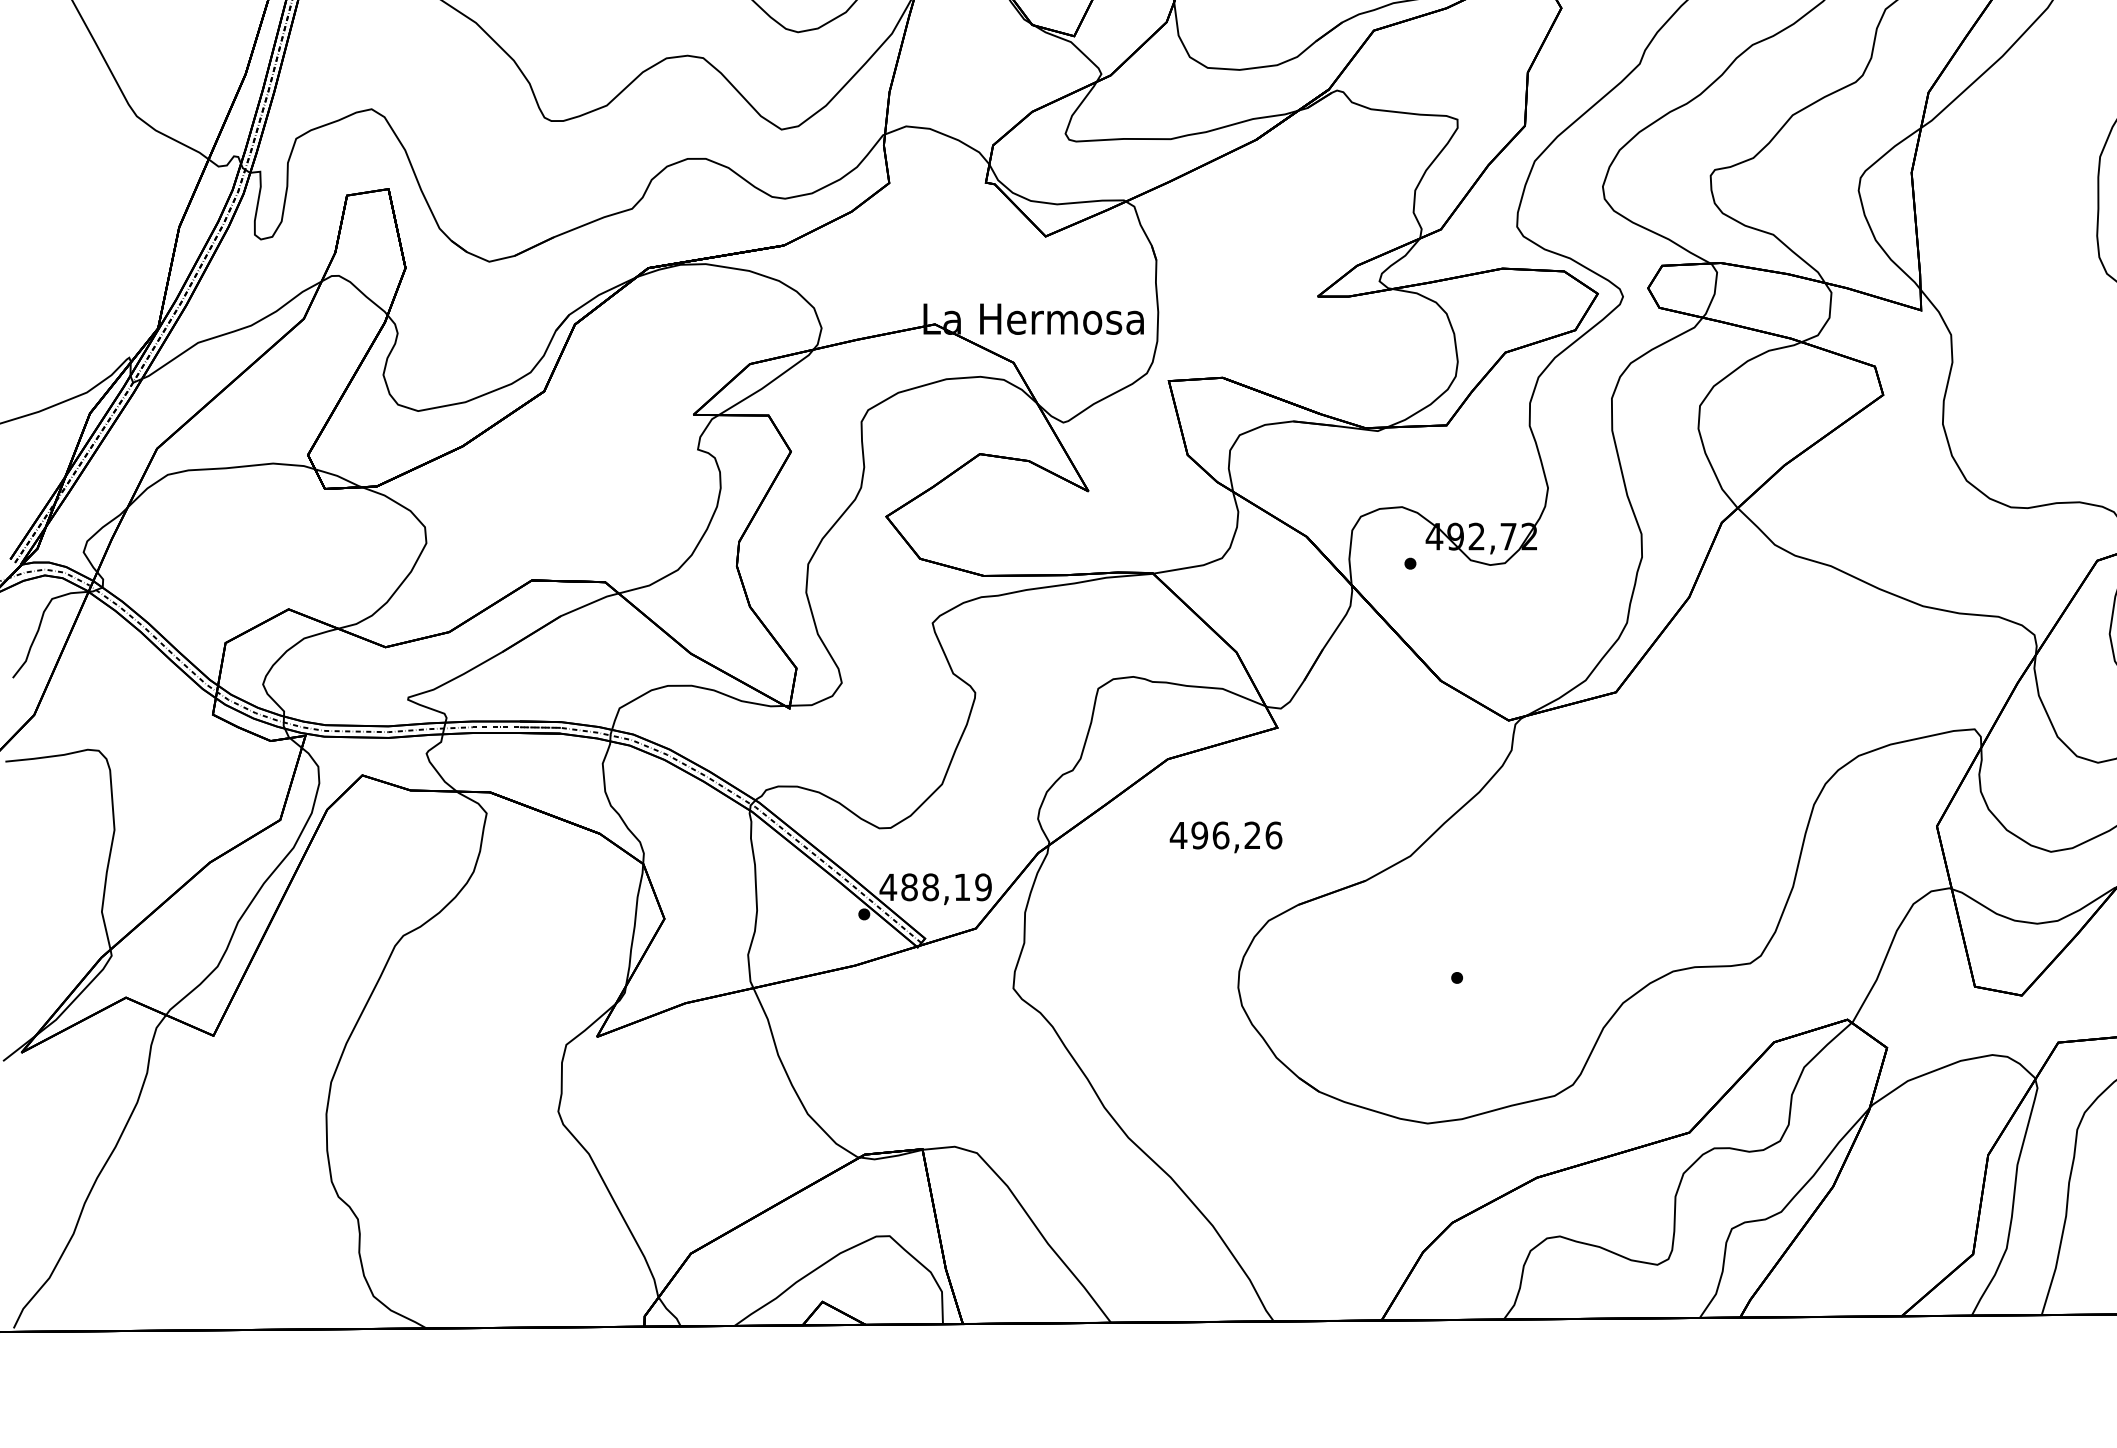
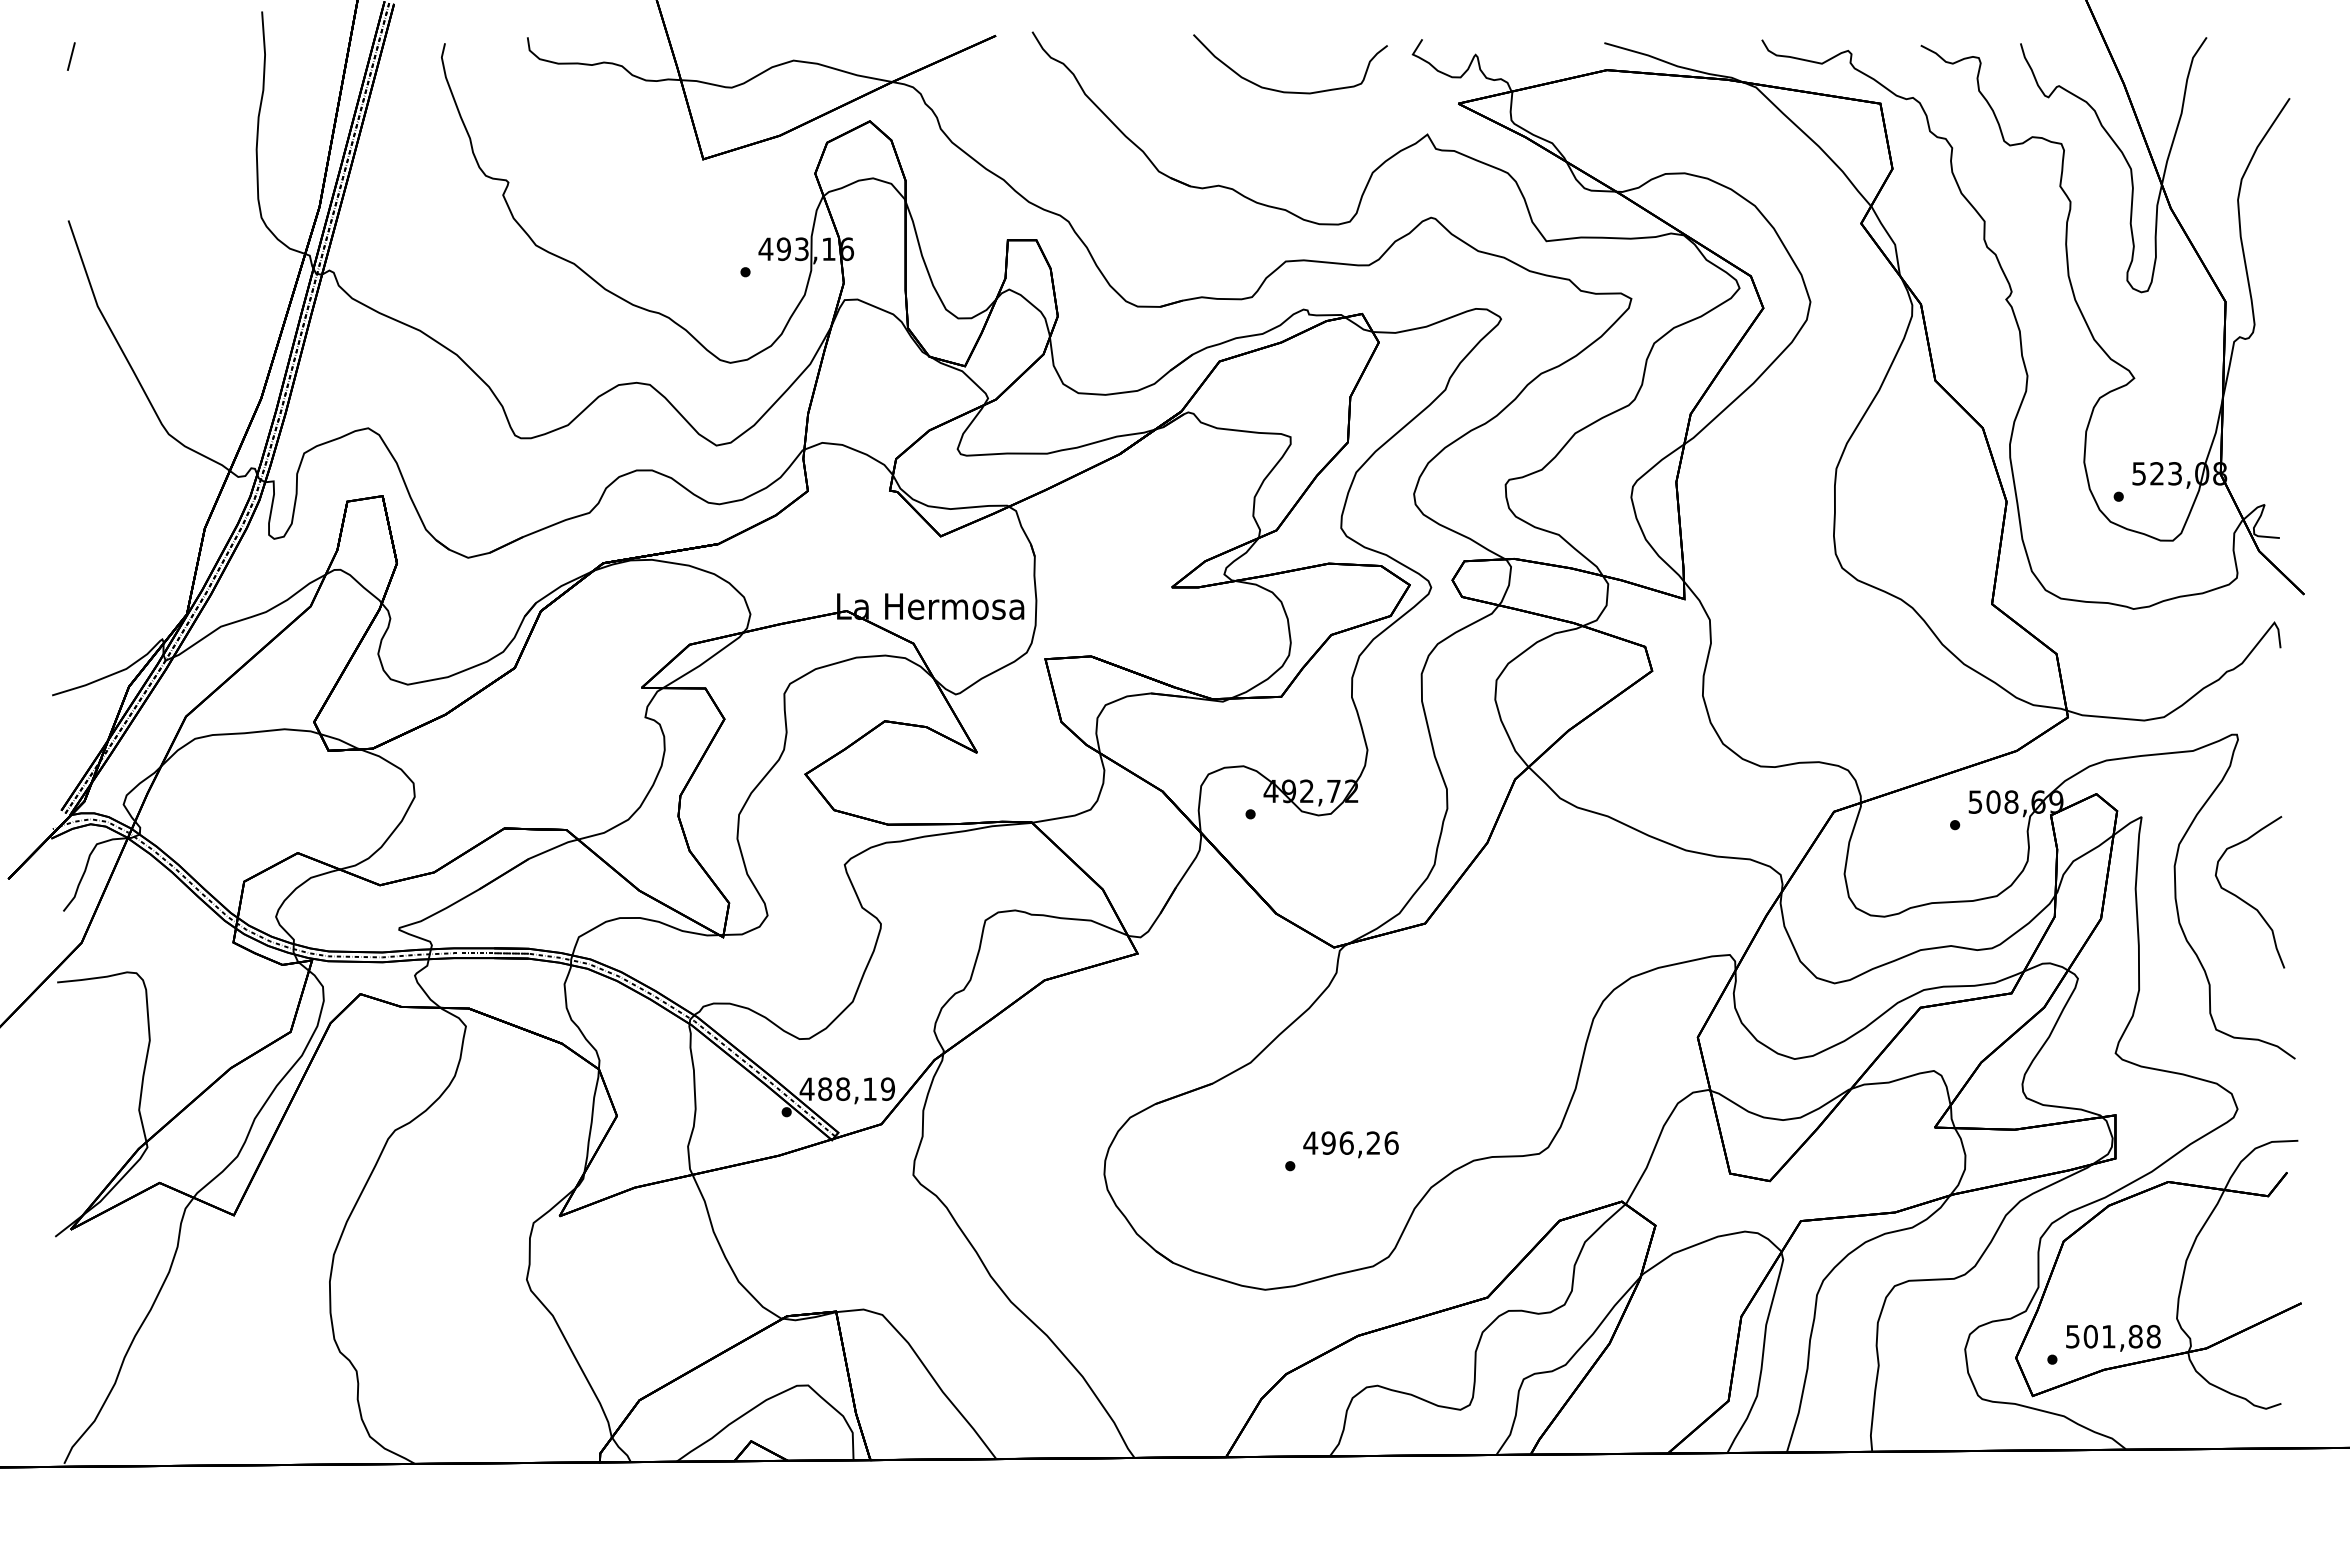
text: (1225, 837) -> (1350, 1144), moved

